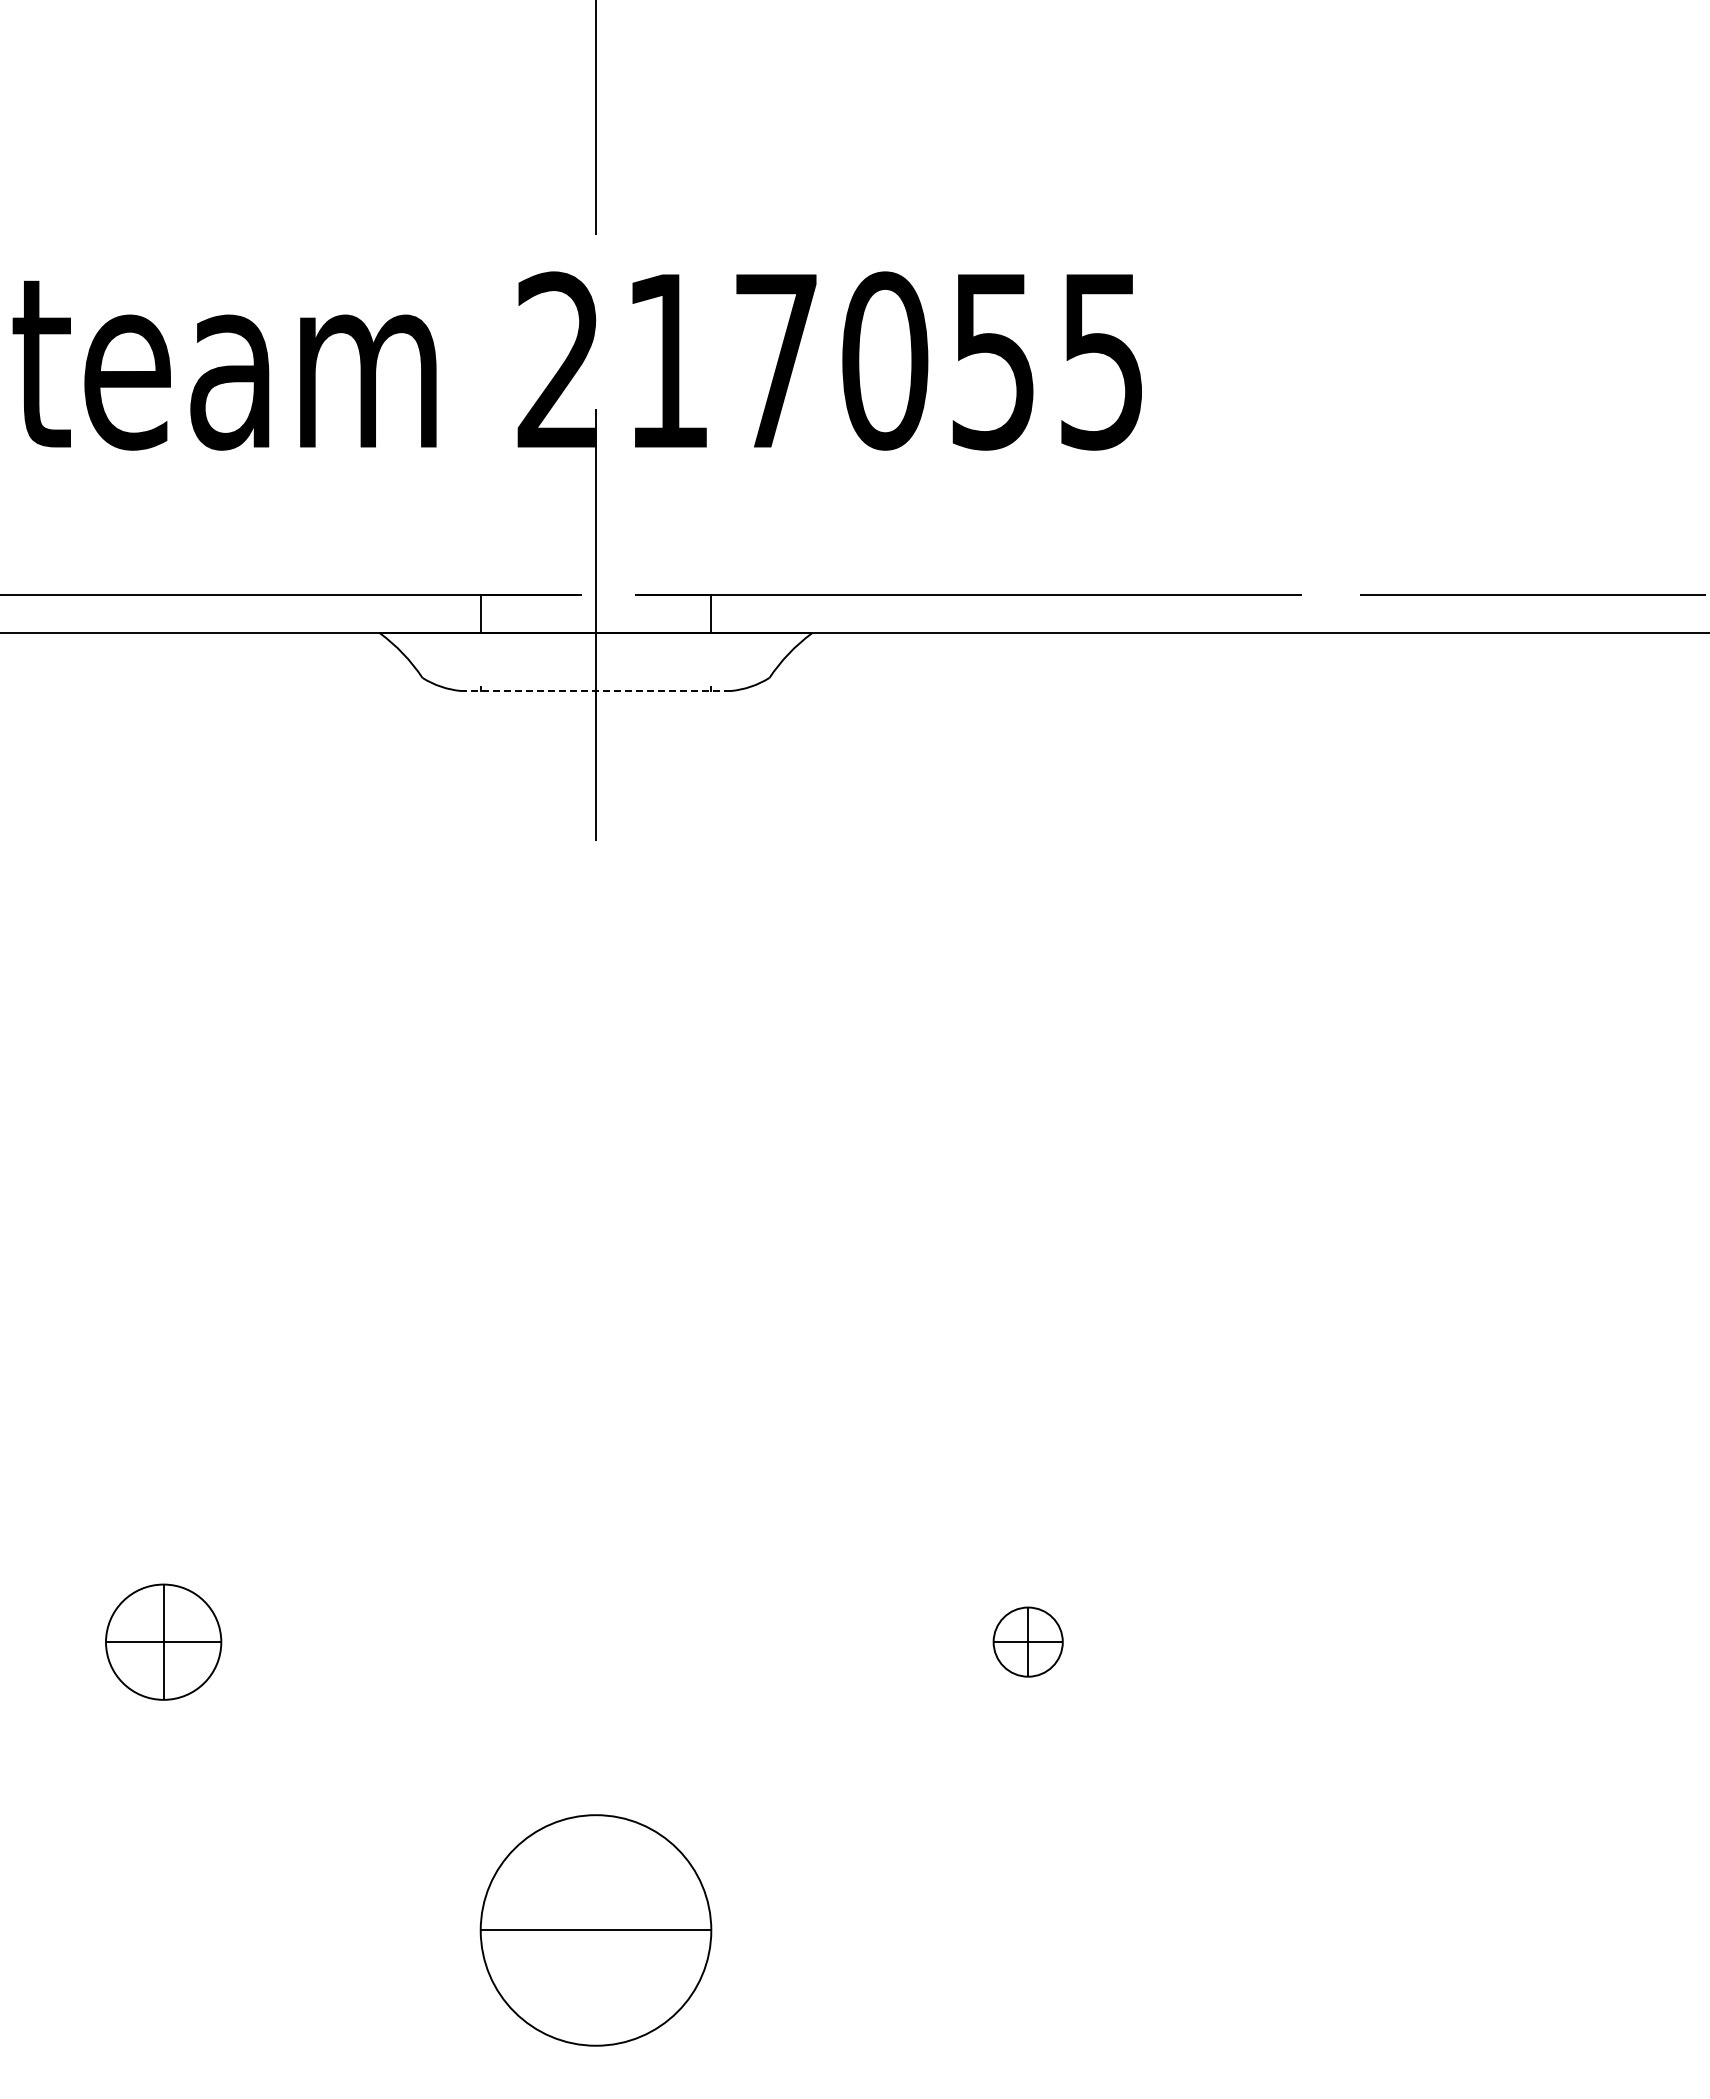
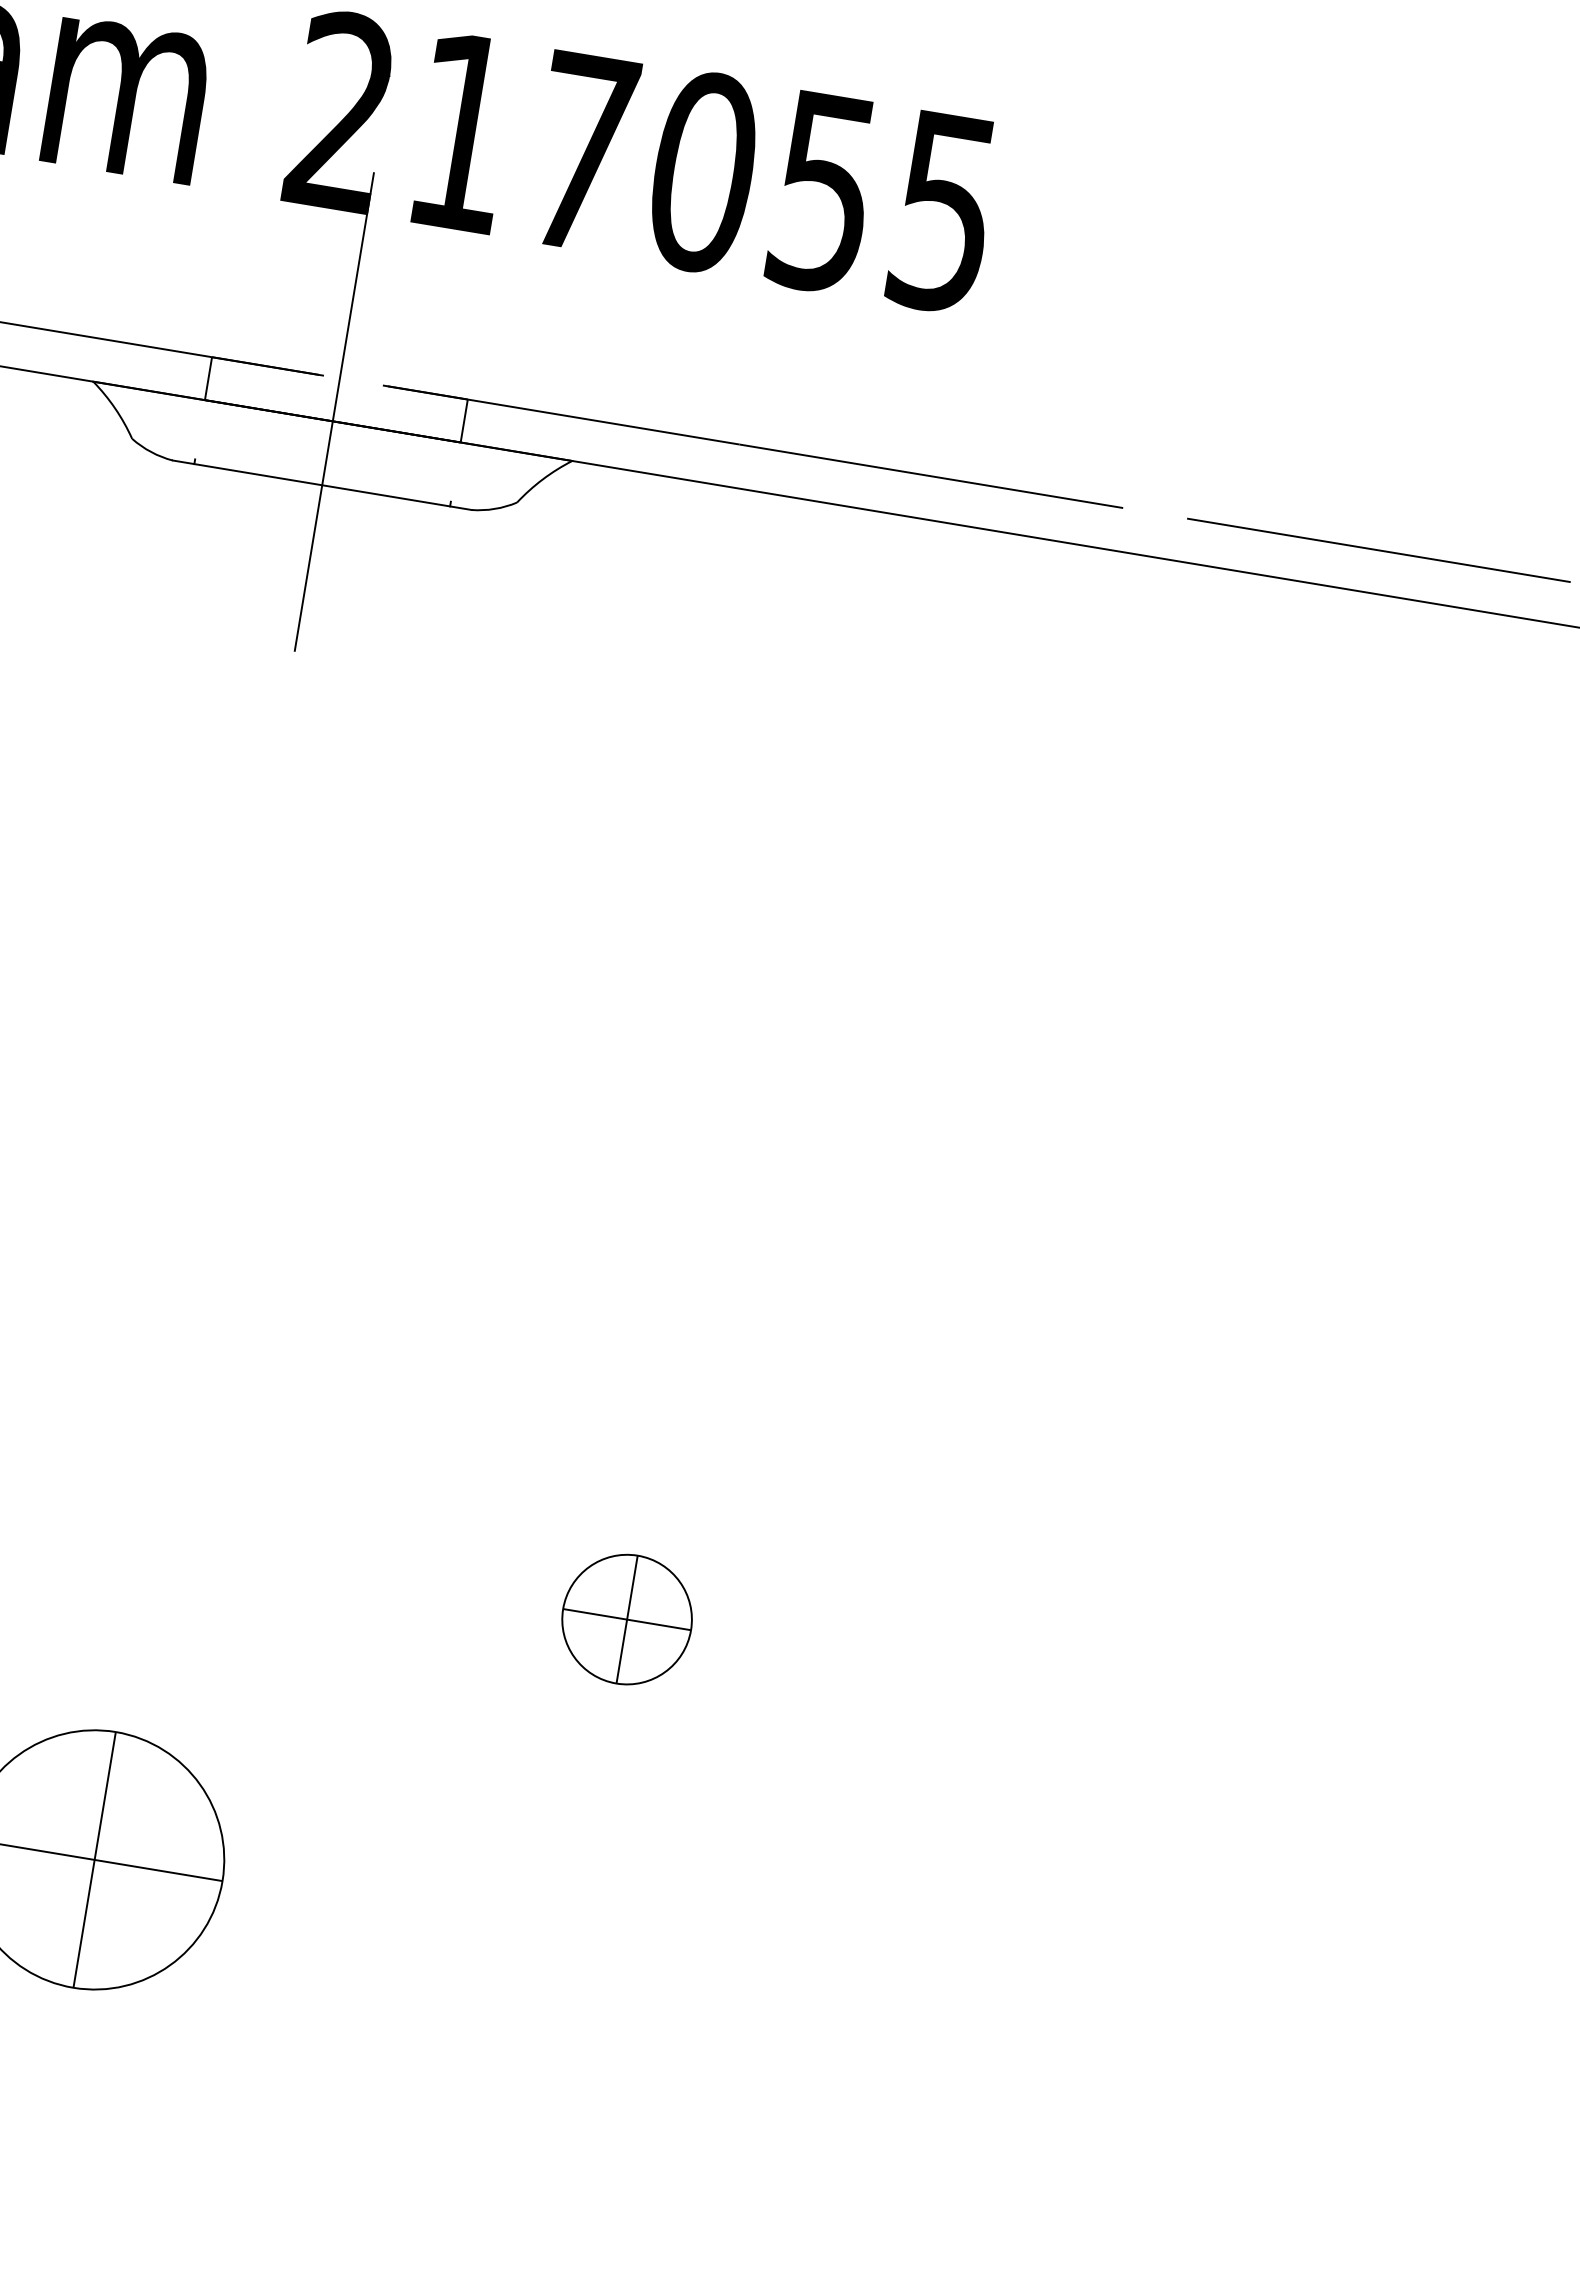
line: (596, 691) -> (322, 485), dashed -> solid
part: (1027, 1641) -> (626, 1618), size x1.67
line: (596, 1930) -> (95, 1860), added

